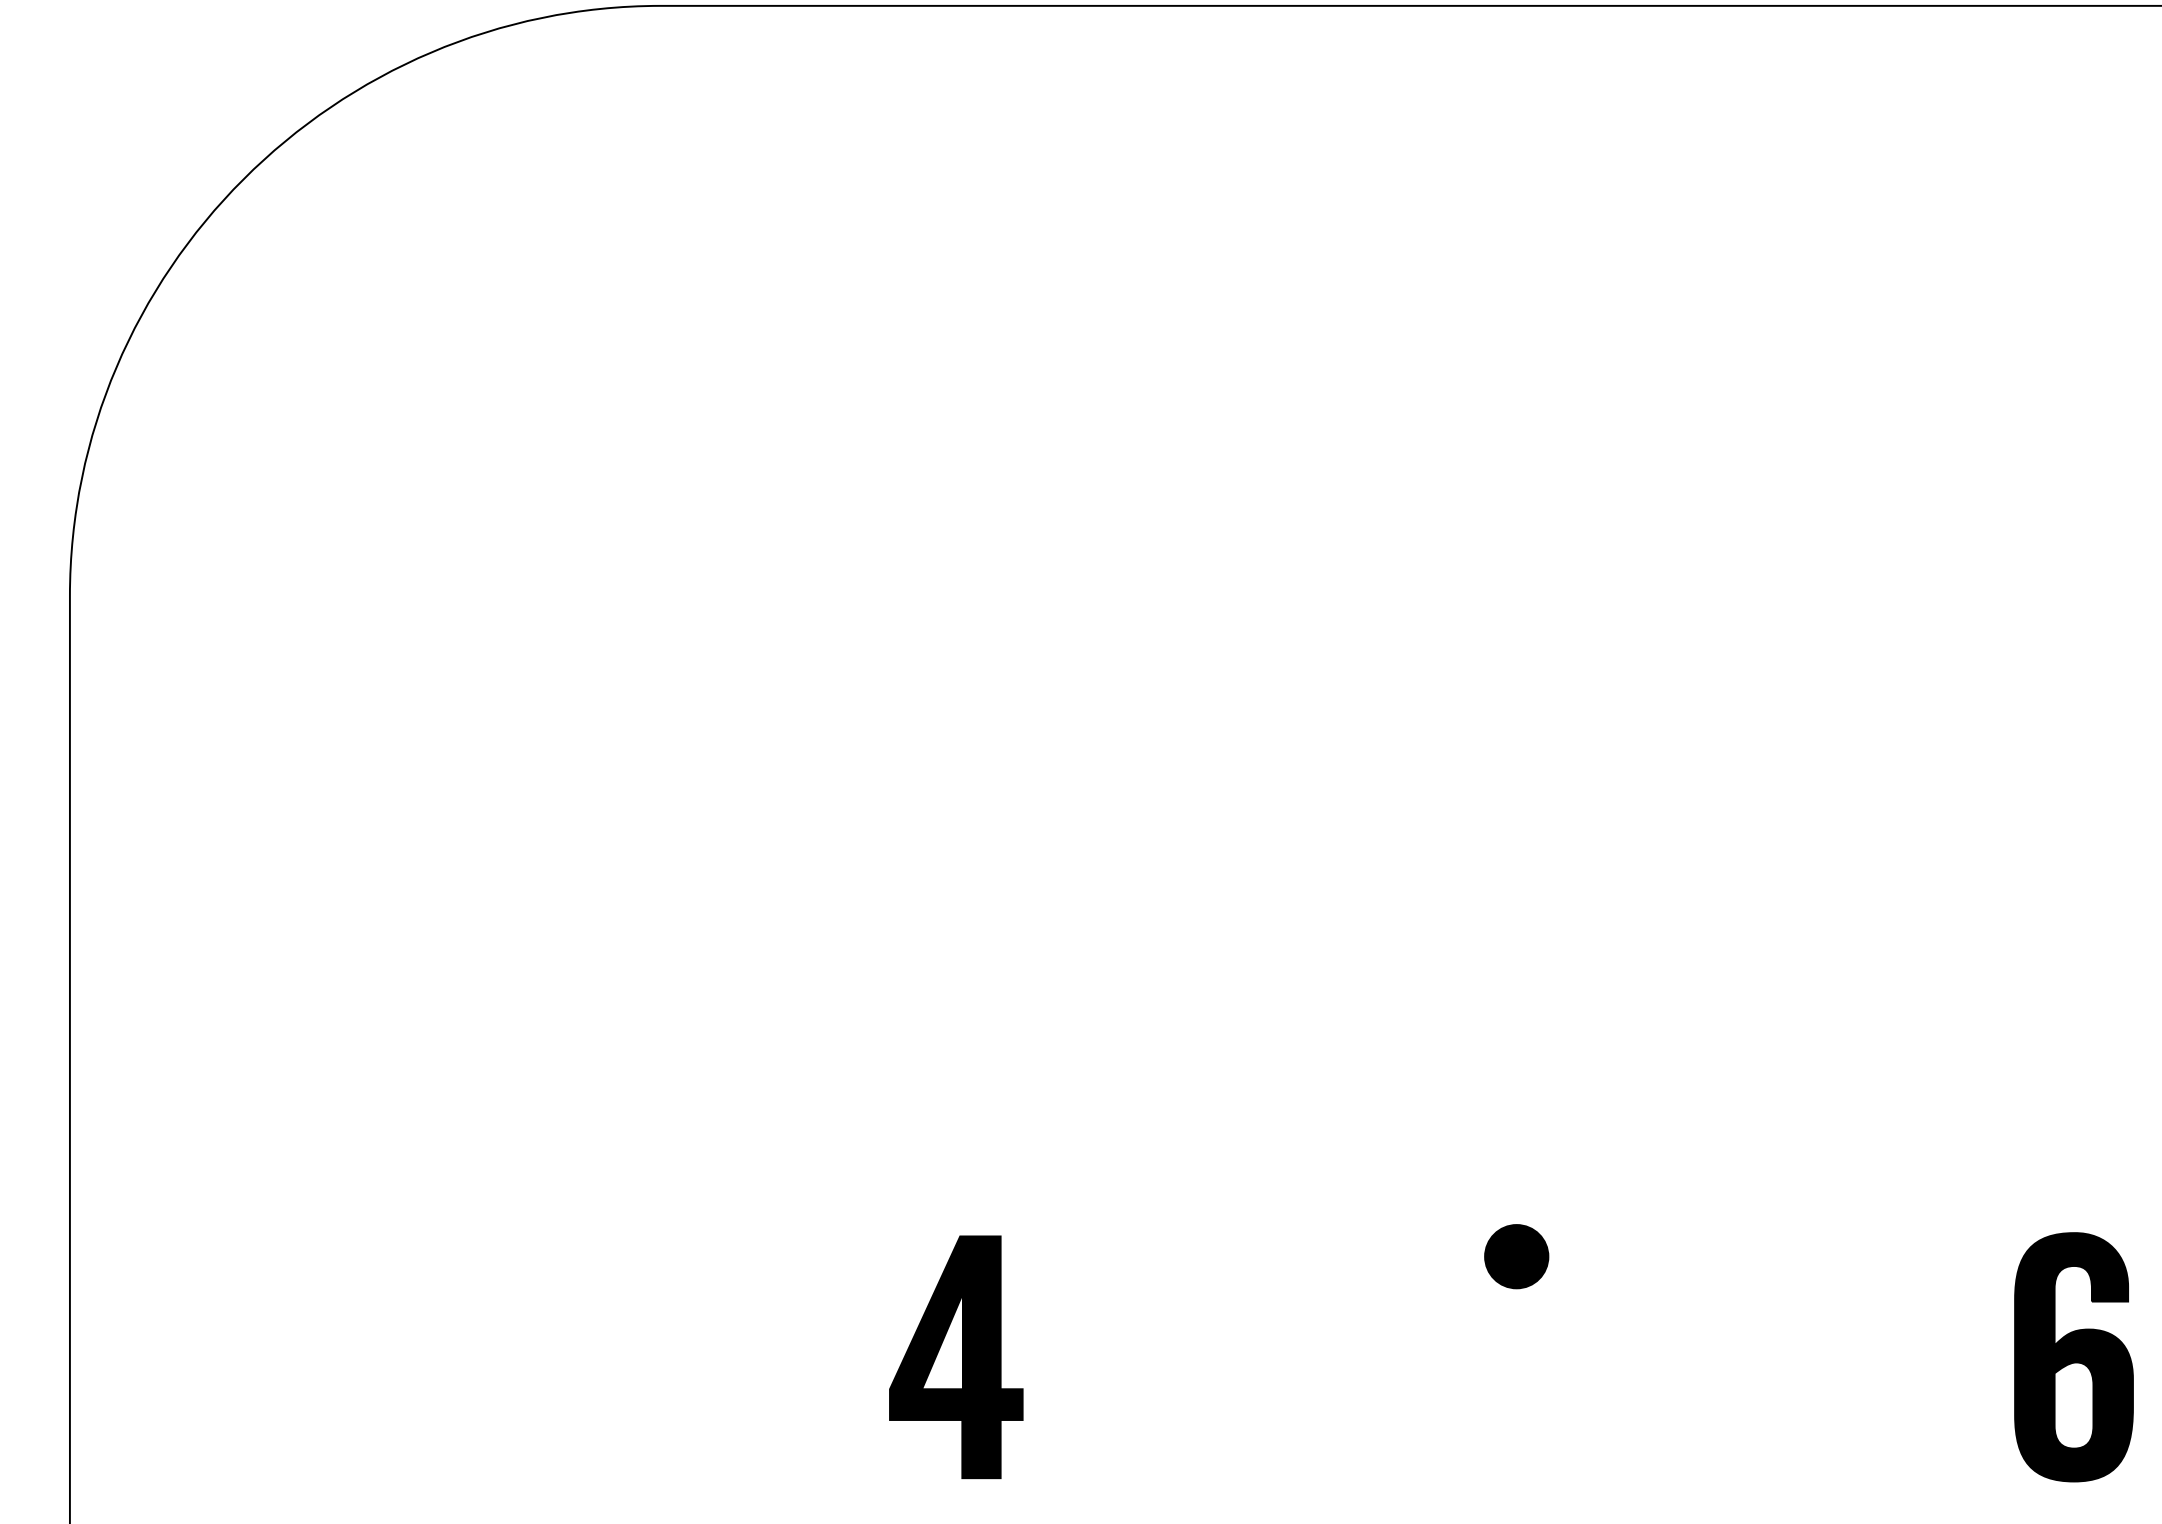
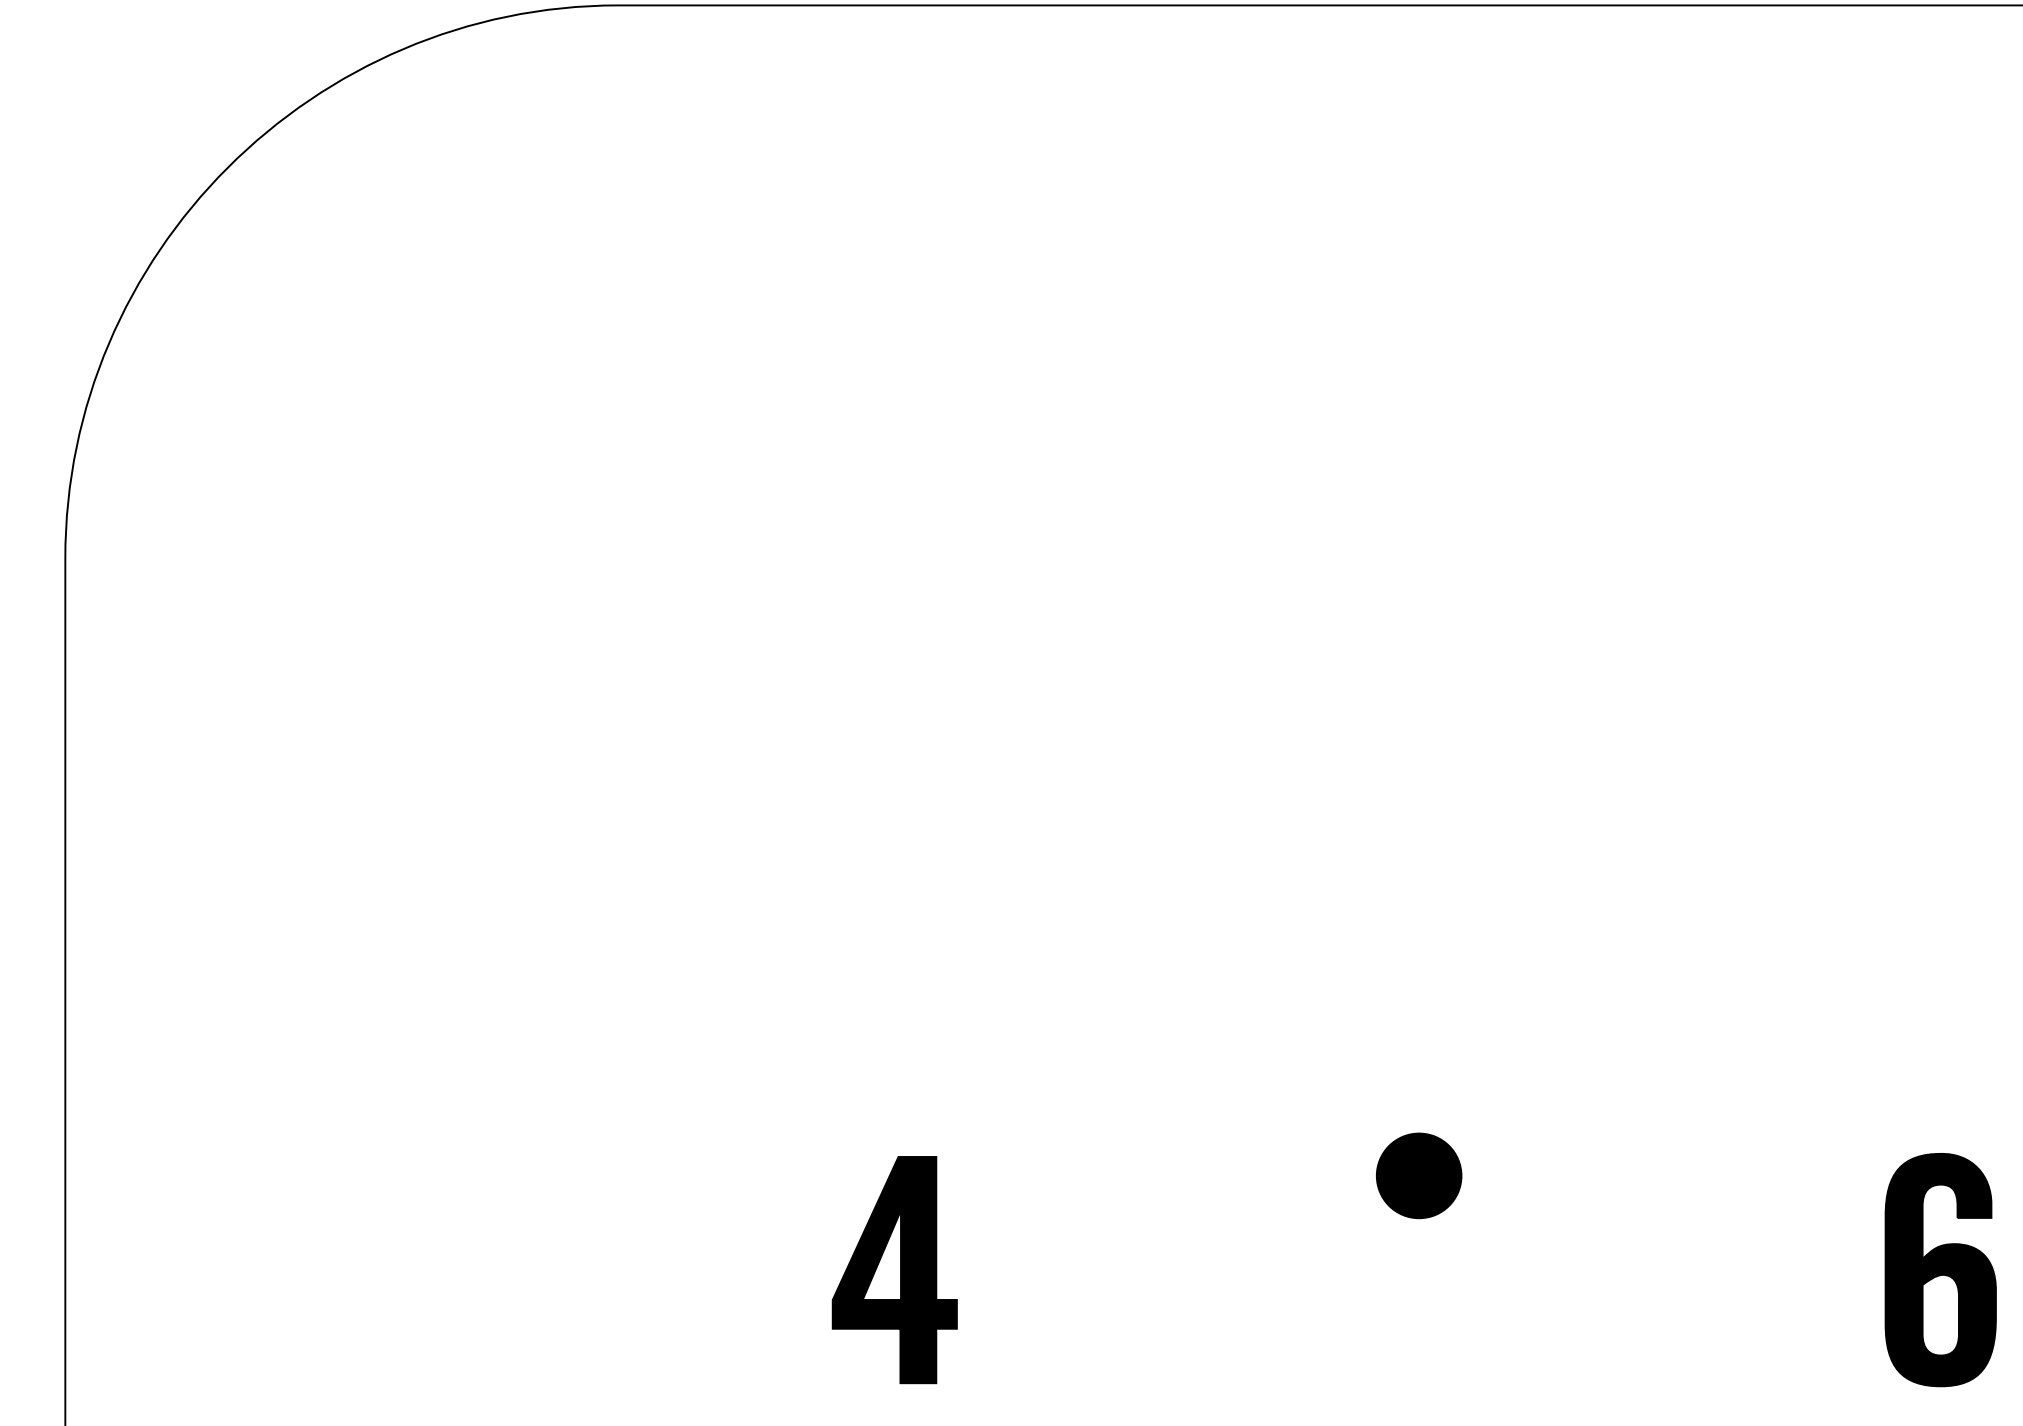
part: (1516, 1256) -> (1419, 1175), size x1.43

